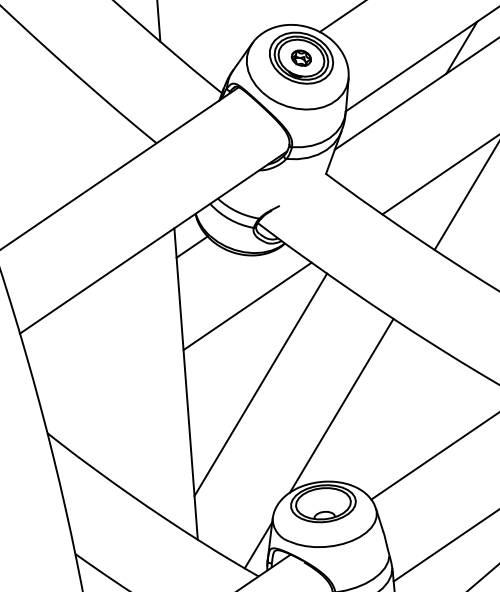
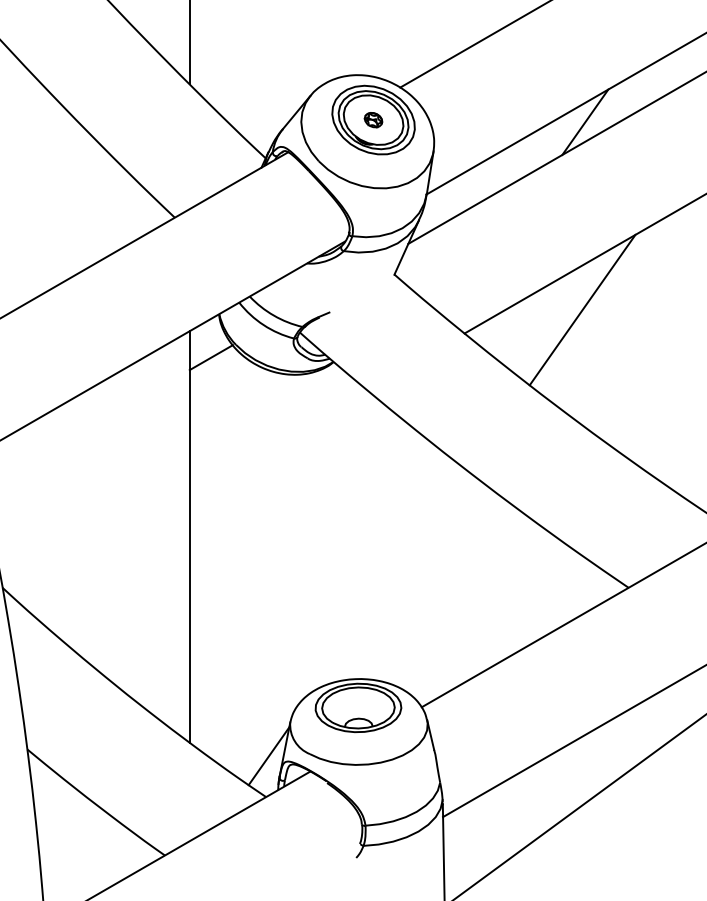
part: (301, 57) -> (373, 119), size x0.7
line: (246, 306) -> (277, 440), removed
line: (260, 384) -> (287, 545), removed
line: (341, 405) -> (391, 580), removed

